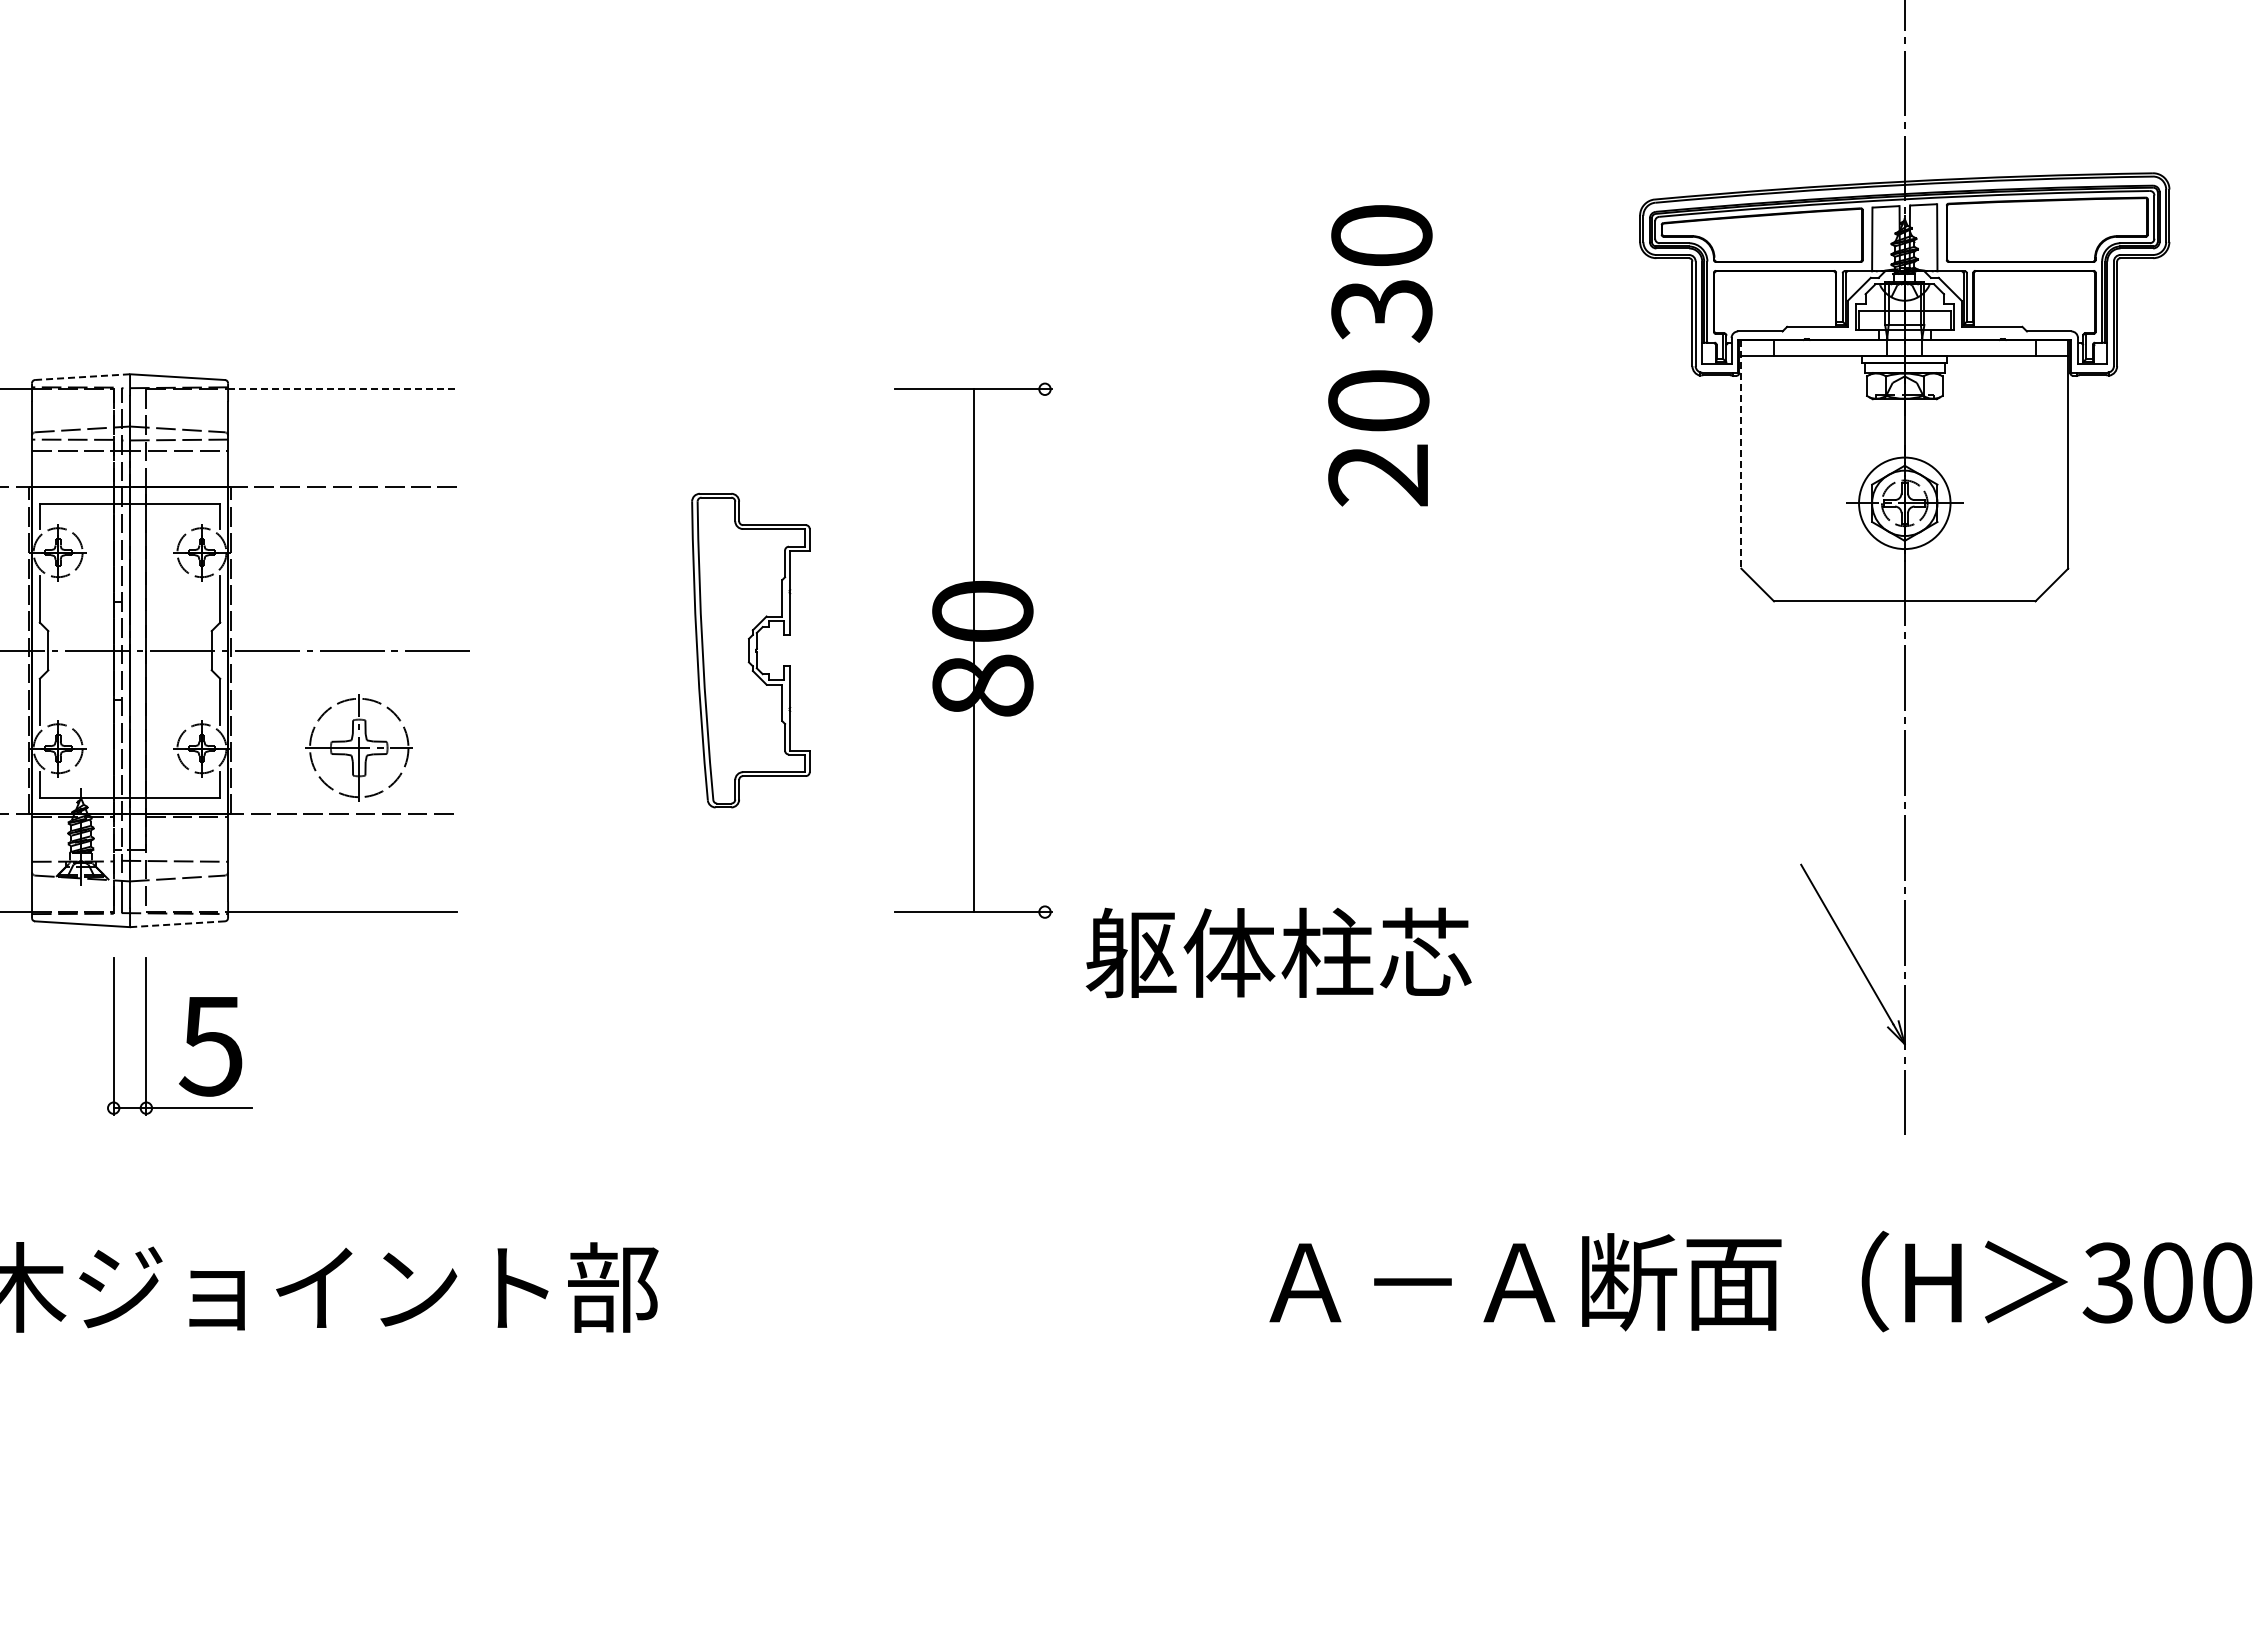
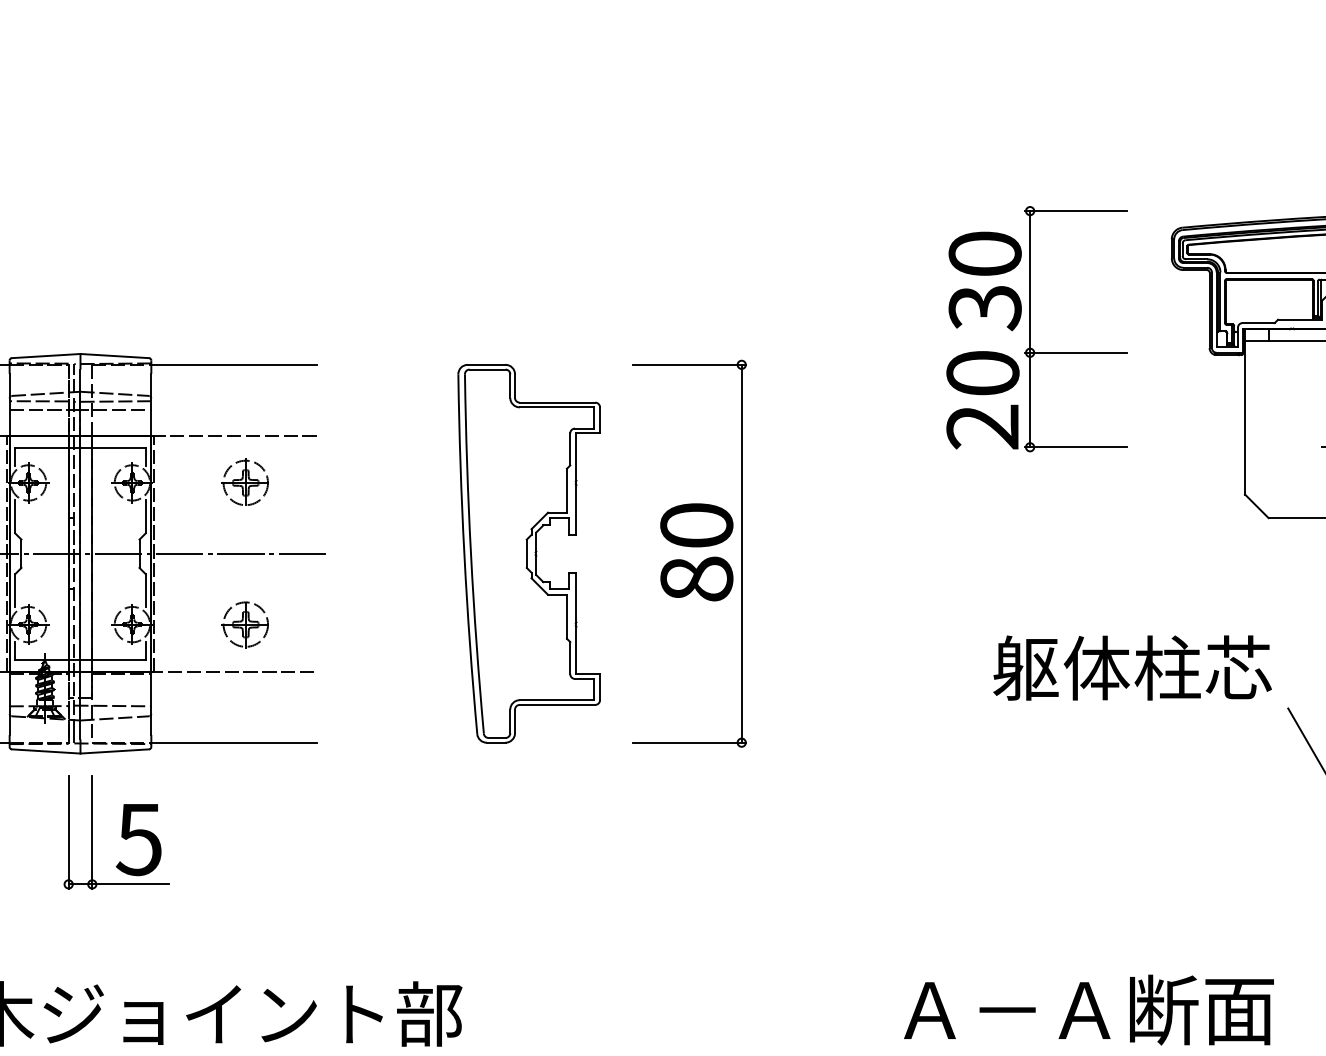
part: (1507, 372) -> (1075, 352), added
line: (82, 377) -> (46, 356), dashed -> solid
line: (342, 389) -> (234, 365), dashed -> solid
line: (1741, 454) -> (1245, 411), dashed -> solid
part: (357, 551) -> (244, 482), added
part: (750, 650) -> (528, 553), size x1.67
line: (973, 650) -> (741, 553), moved
part: (357, 749) -> (244, 625), size x0.62
line: (177, 924) -> (114, 751), dashed -> solid
text: (1278, 952) -> (1132, 667), moved

